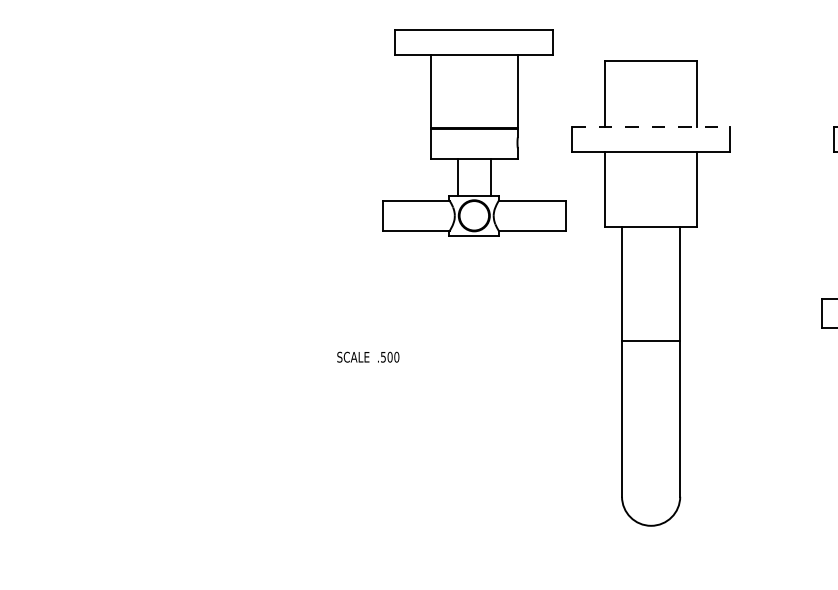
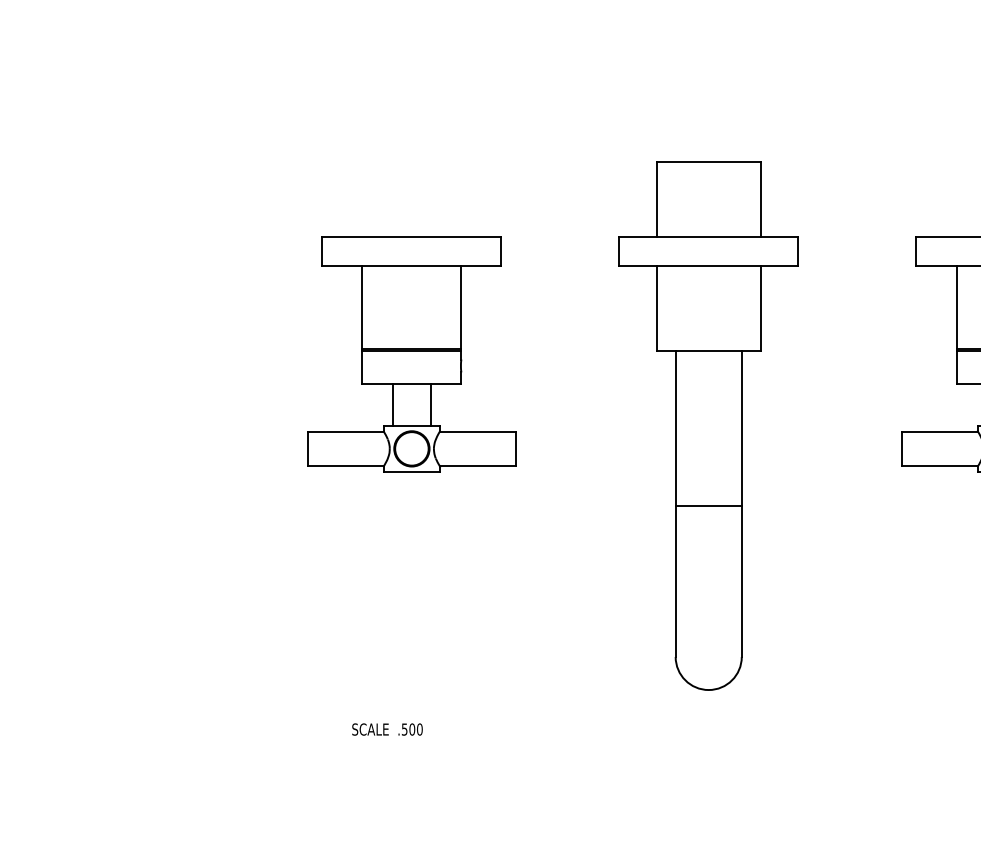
line: (650, 127) -> (708, 237), dashed -> solid
part: (473, 132) -> (411, 354), moved
line: (650, 341) -> (708, 506), moved
text: (368, 357) -> (387, 729), moved

